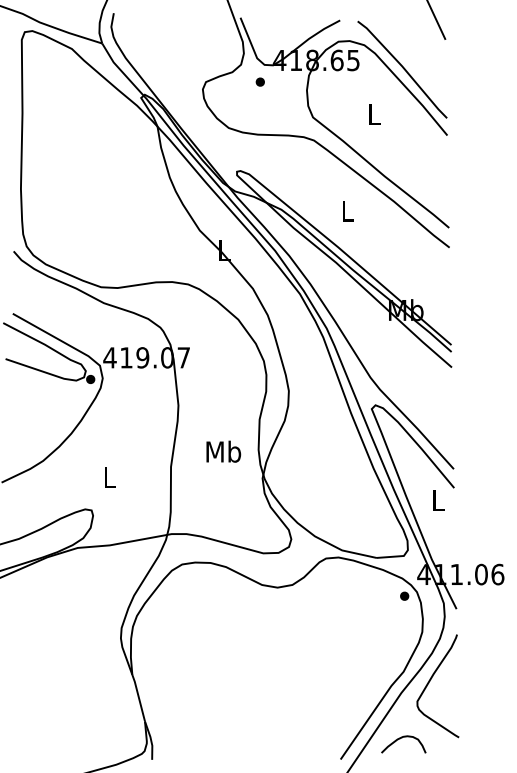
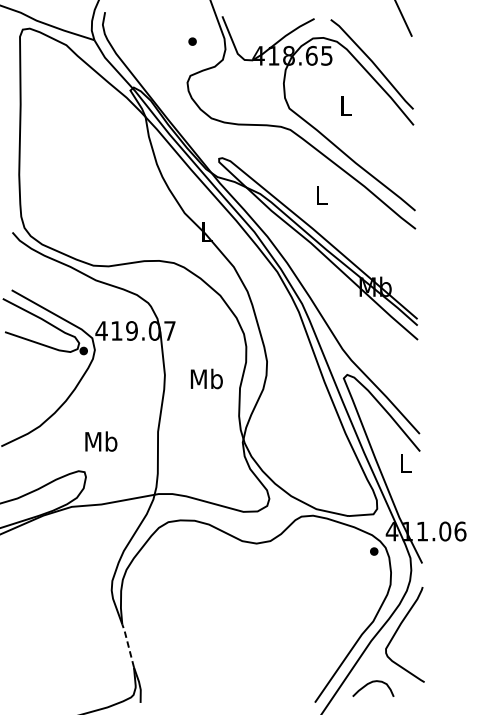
part: (259, 81) -> (191, 41), moved
text: (223, 451) -> (206, 378), moved
text: (109, 477) -> (101, 441), L -> Mb
line: (138, 697) -> (127, 645), solid -> dashed

